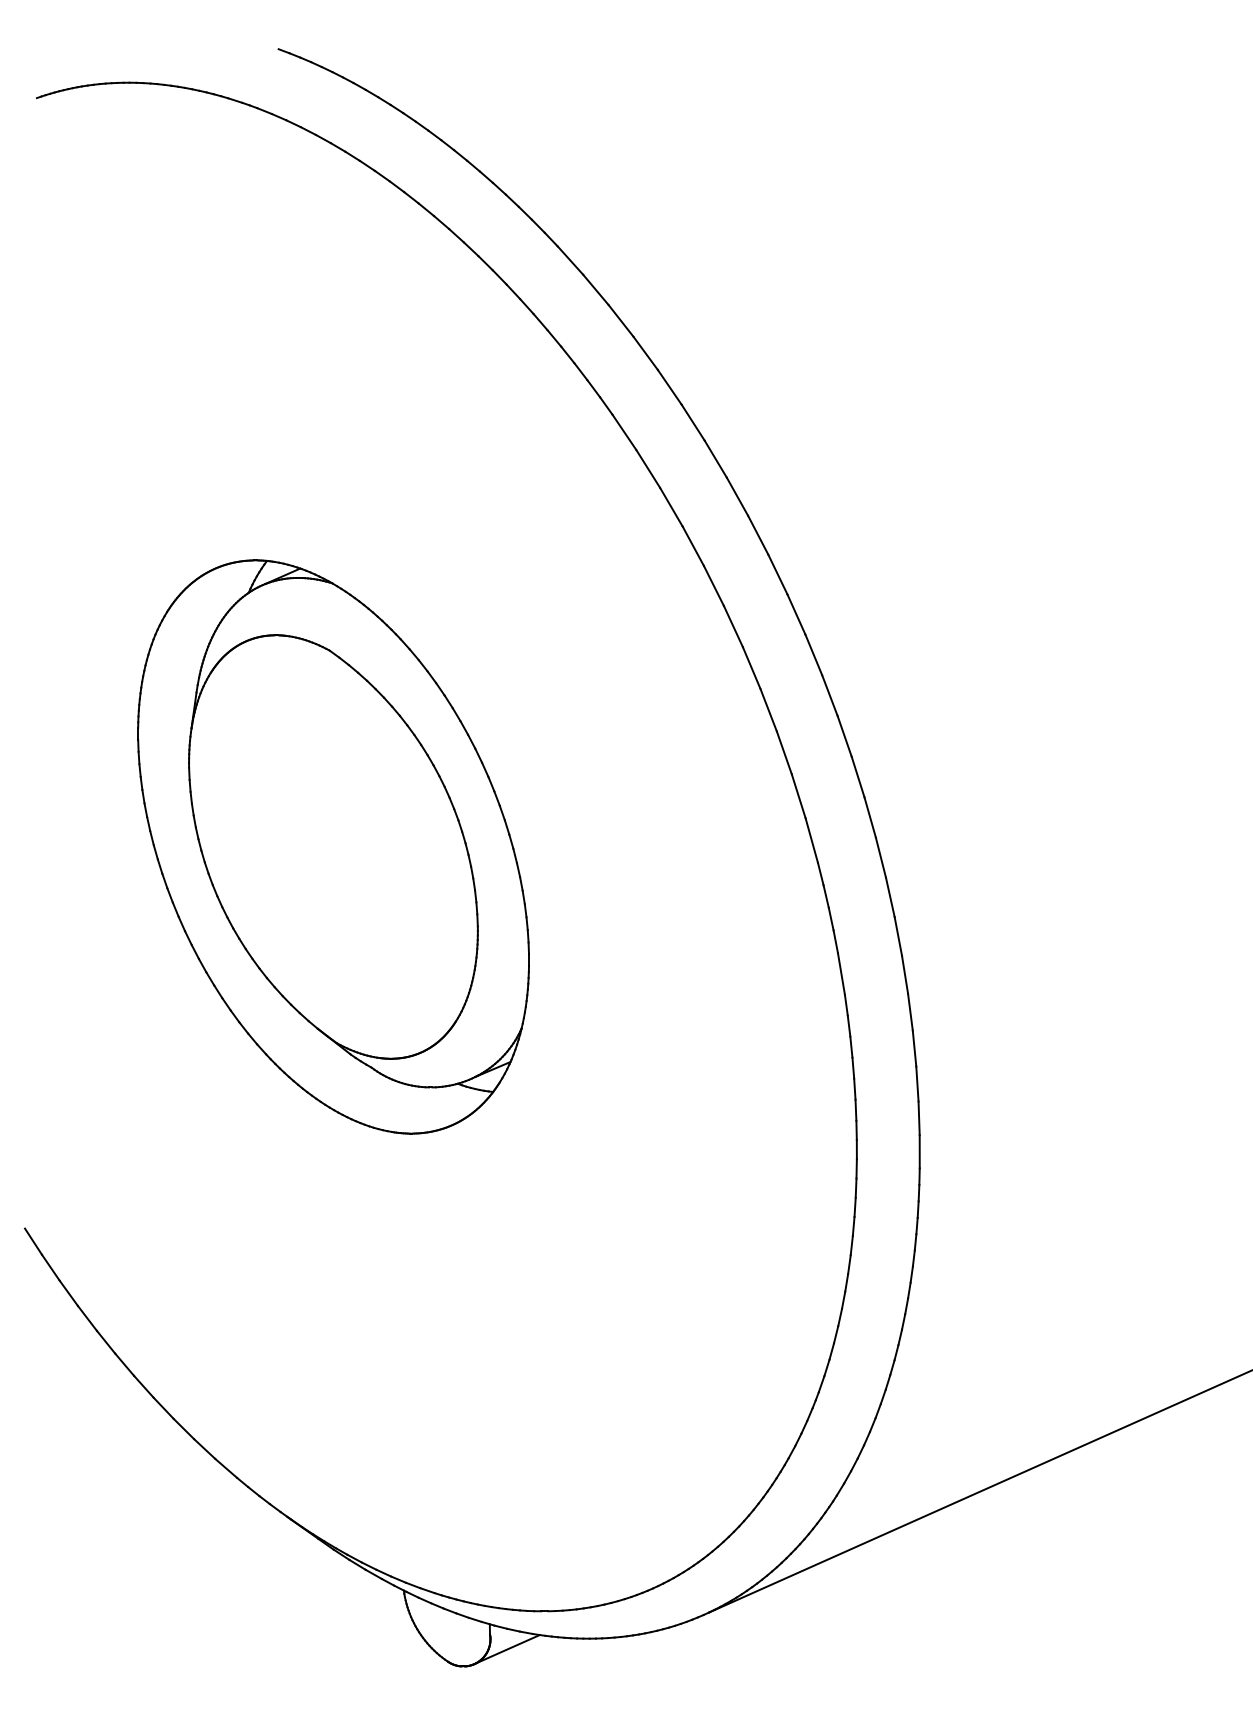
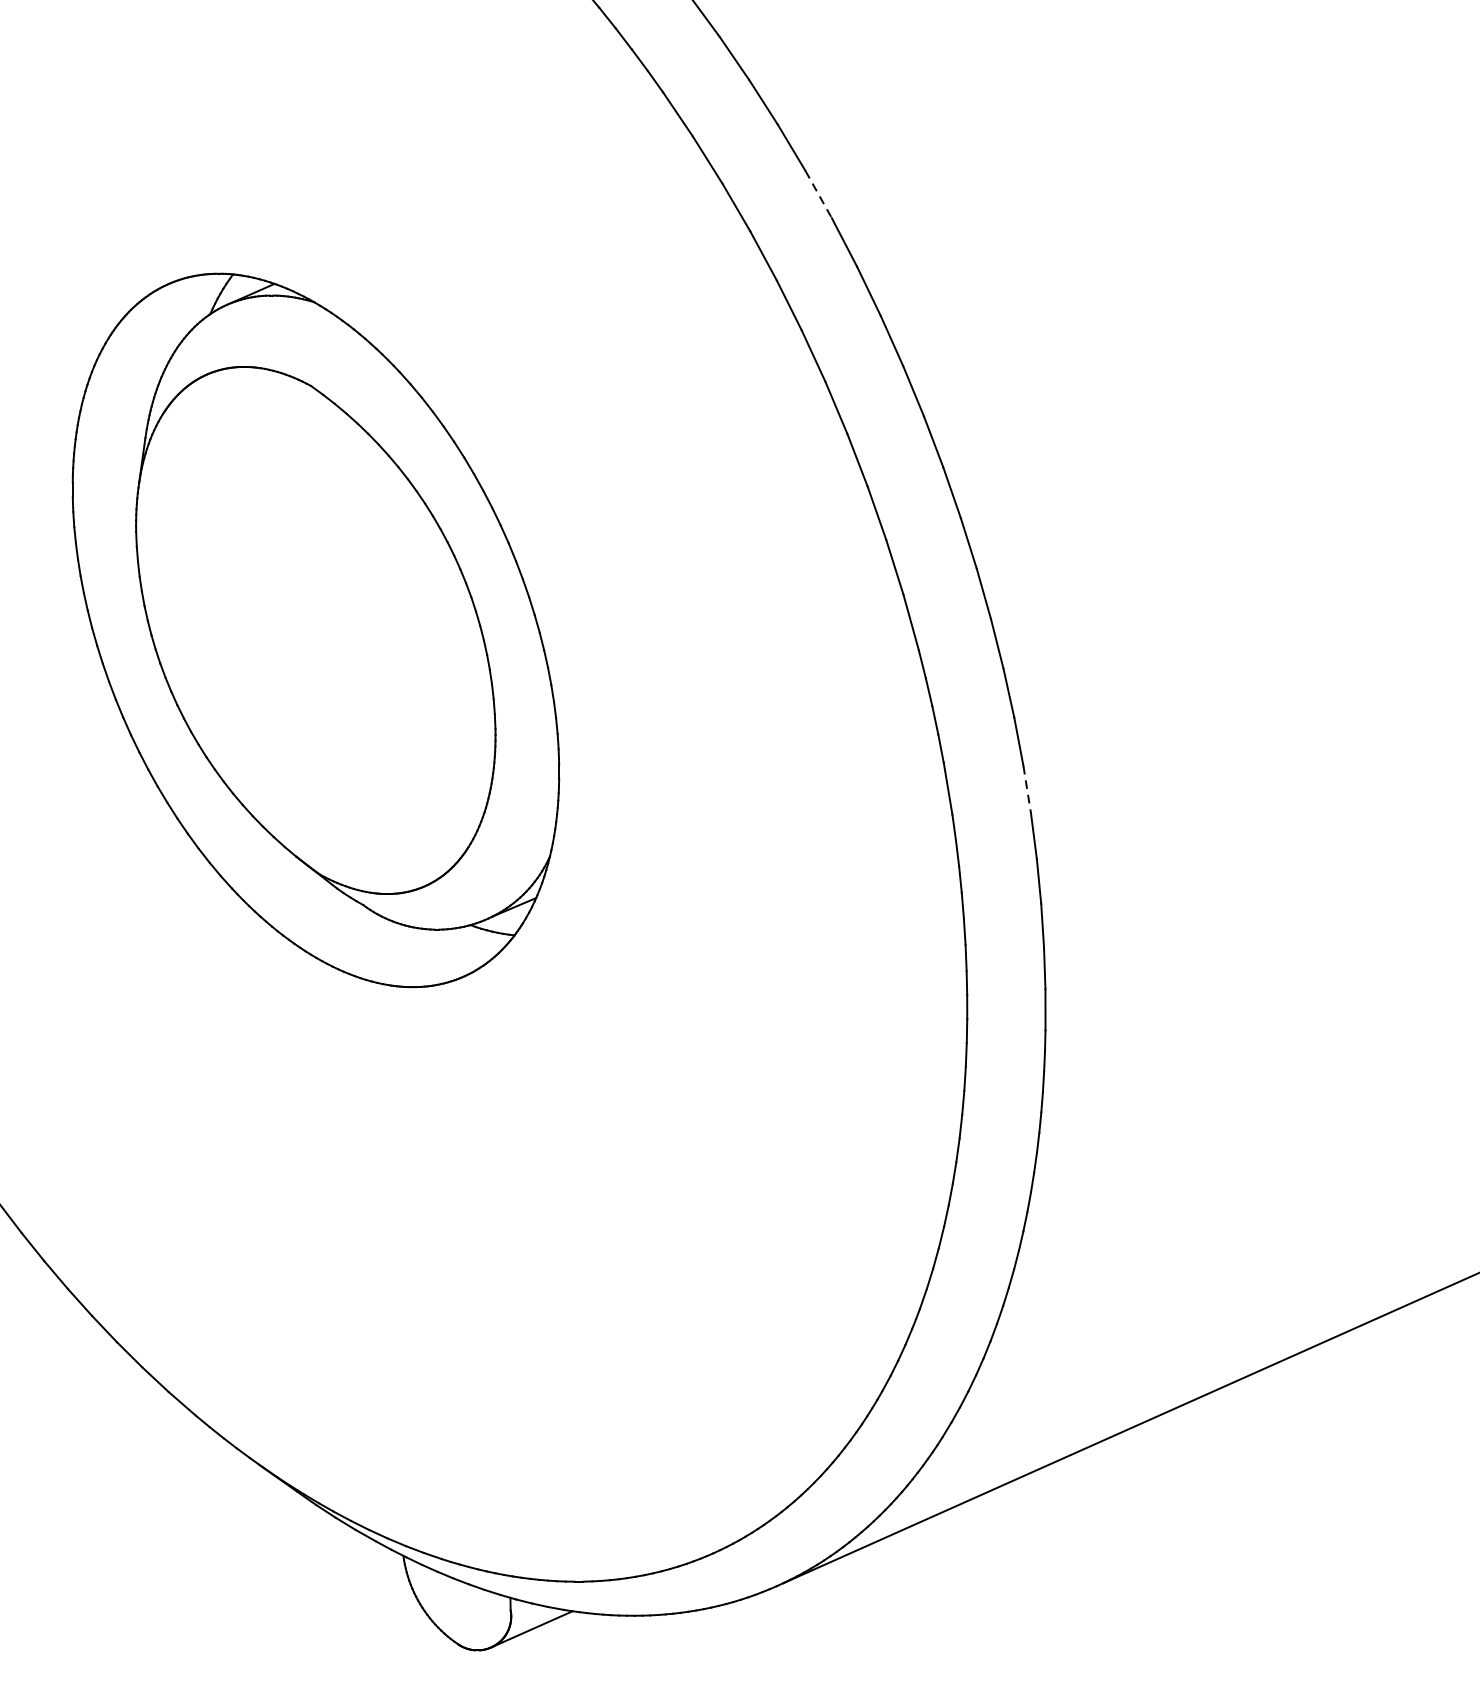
line: (737, 496) -> (818, 194), solid -> dashed
line: (905, 975) -> (1027, 790), solid -> dashed

